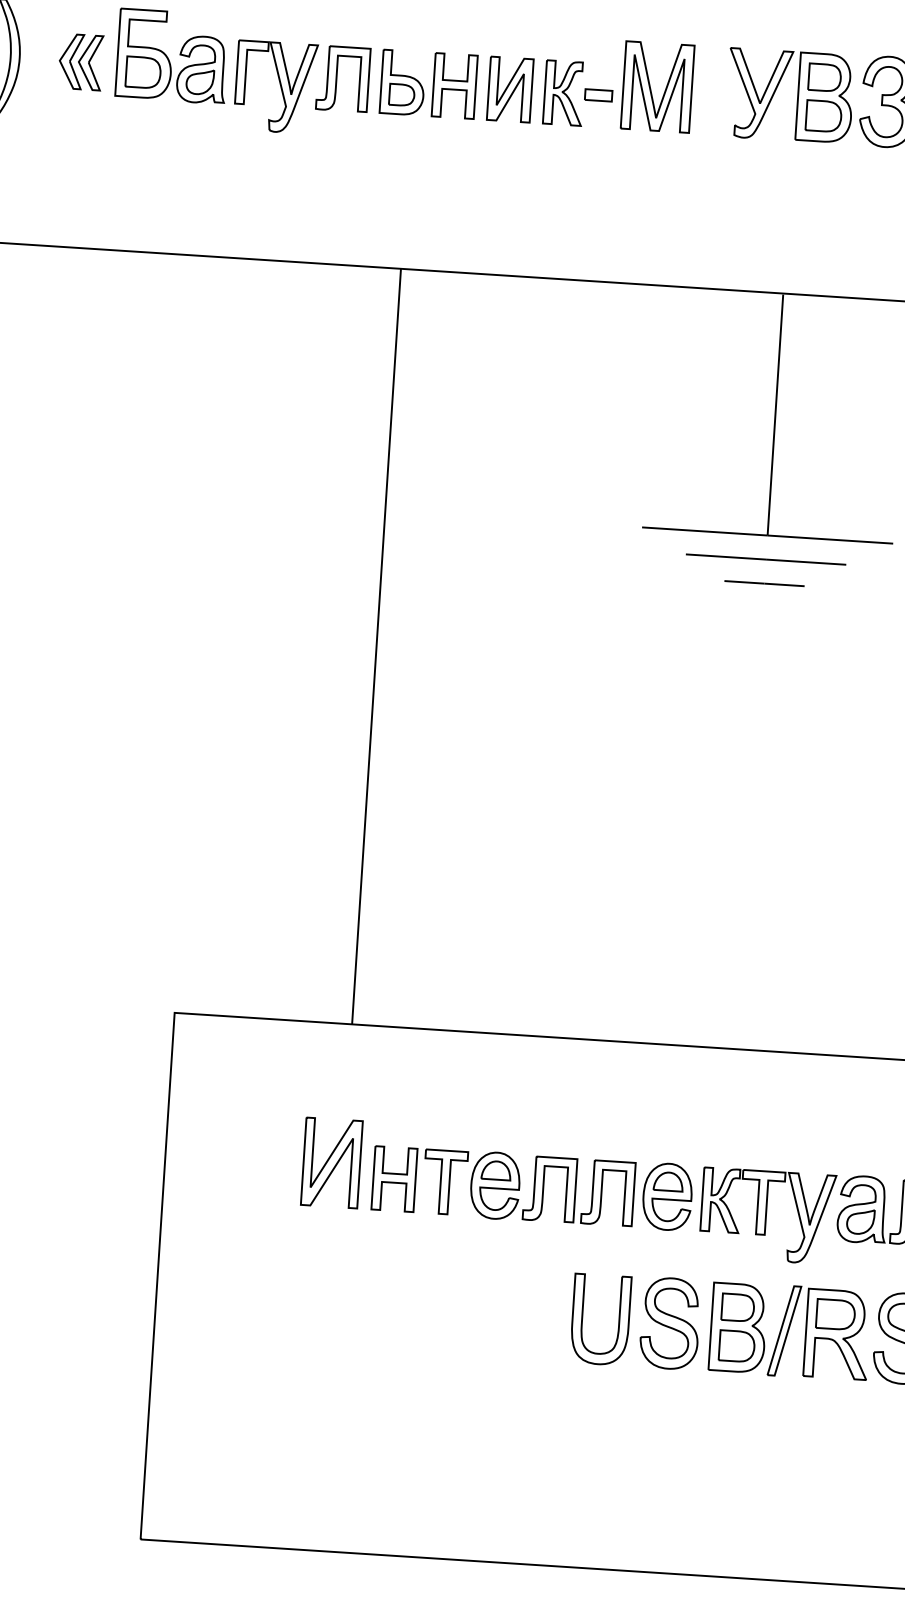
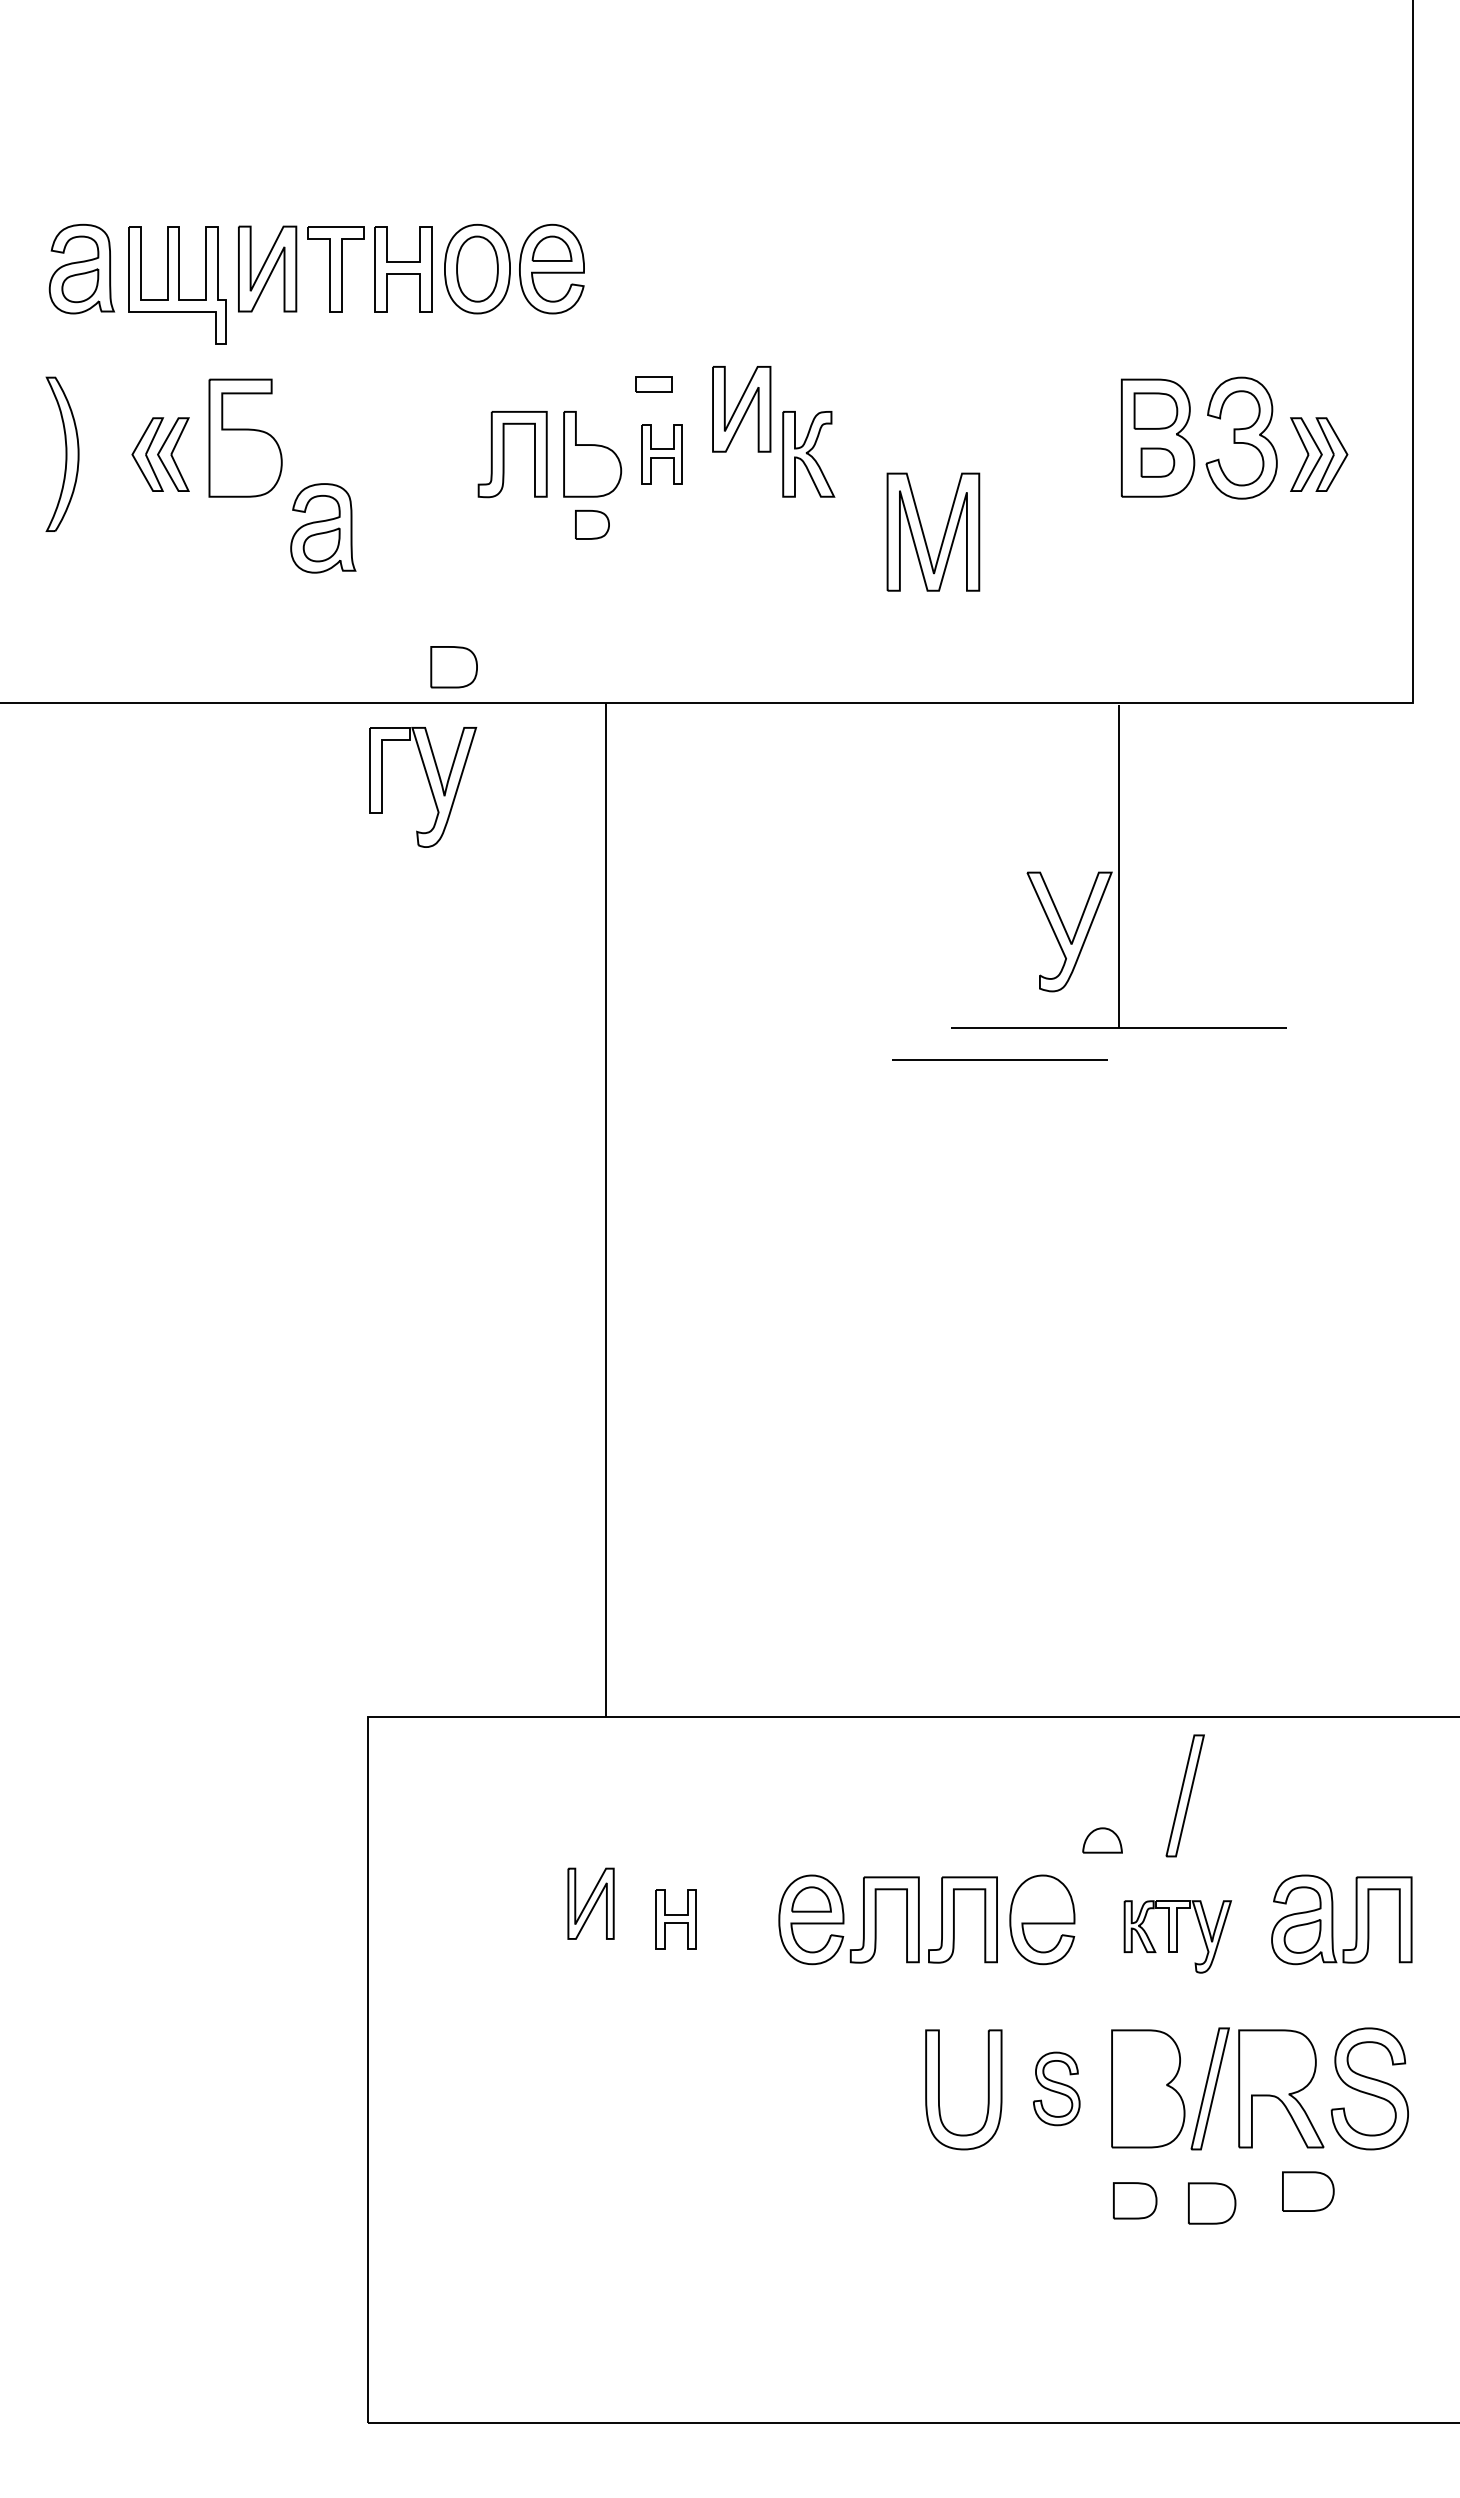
part: (202, 69) -> (323, 528), moved
part: (142, 72) -> (453, 667), moved
part: (280, 86) -> (429, 786), moved
part: (454, 86) -> (661, 454), size x0.7
part: (650, 87) -> (924, 533), moved
part: (510, 89) -> (741, 409), moved
part: (759, 93) -> (1069, 931), moved
part: (402, 94) -> (592, 524), moved
part: (598, 95) -> (653, 384), moved
part: (823, 116) -> (1157, 462), size x0.7
line: (765, 559) -> (999, 1059), moved
line: (764, 583) -> (1118, 1091), removed
part: (779, 1110) -> (1184, 1795), added
part: (331, 1162) -> (590, 1903), size x0.6
part: (394, 1178) -> (675, 1919), size x0.7
part: (668, 1181) -> (1102, 1840), moved
part: (444, 1182) -> (743, 1919), removed
part: (767, 1215) -> (1177, 1936), size x0.6
part: (738, 1307) -> (1135, 2200), moved
part: (835, 1314) -> (1308, 2191), moved
part: (669, 1323) -> (1056, 2088), size x0.6
part: (737, 1346) -> (1212, 2203), moved

